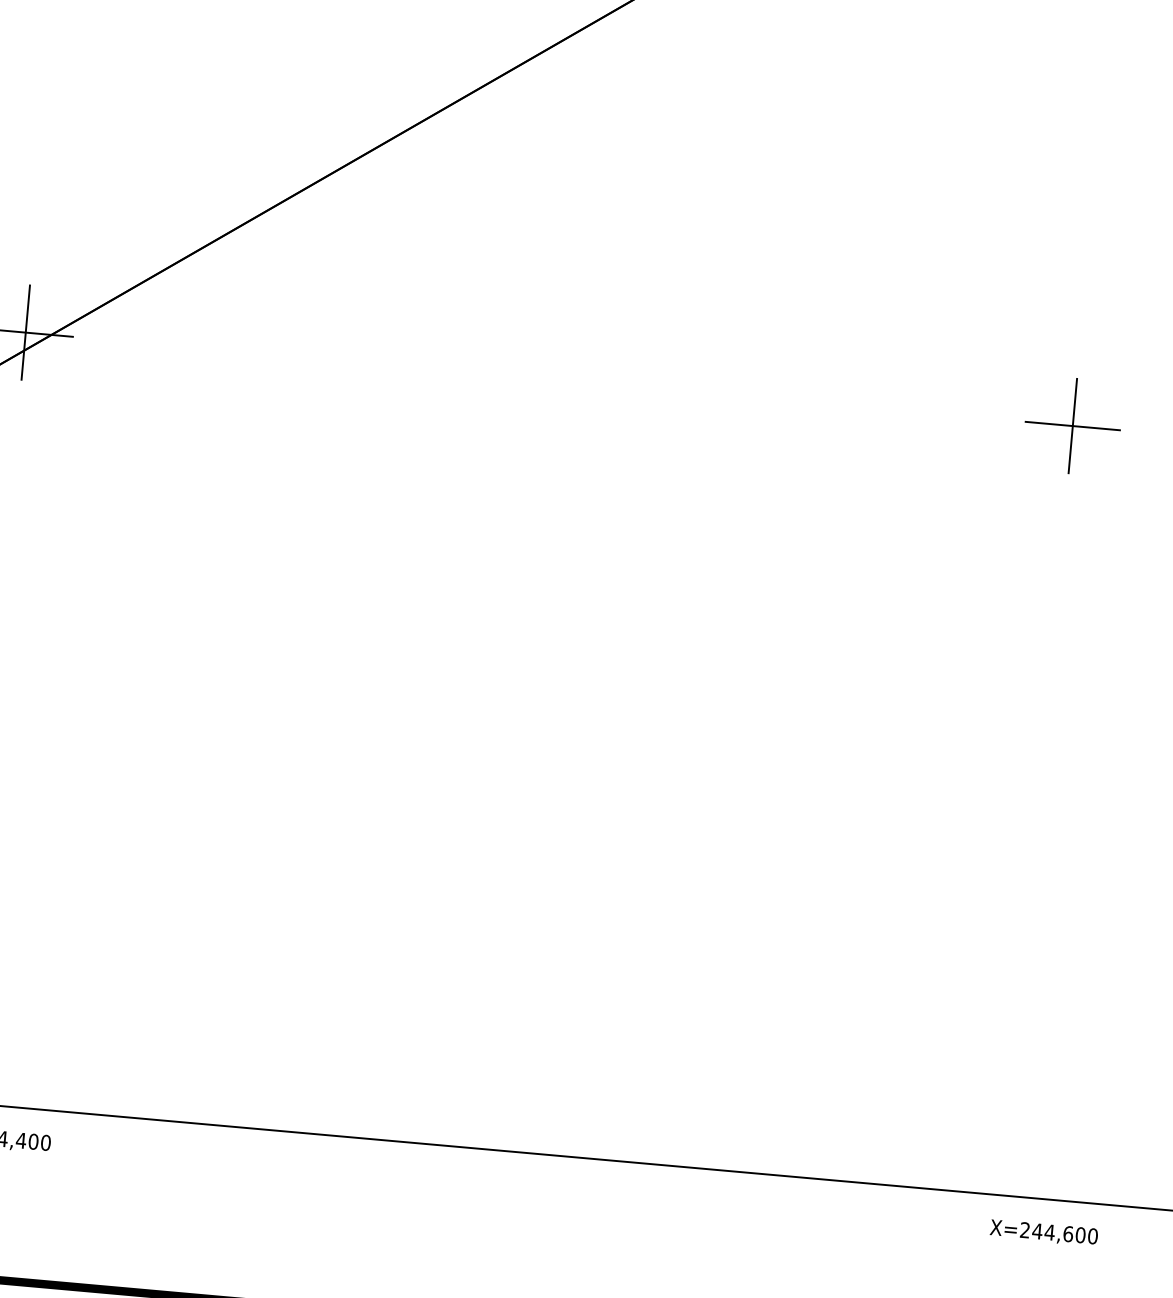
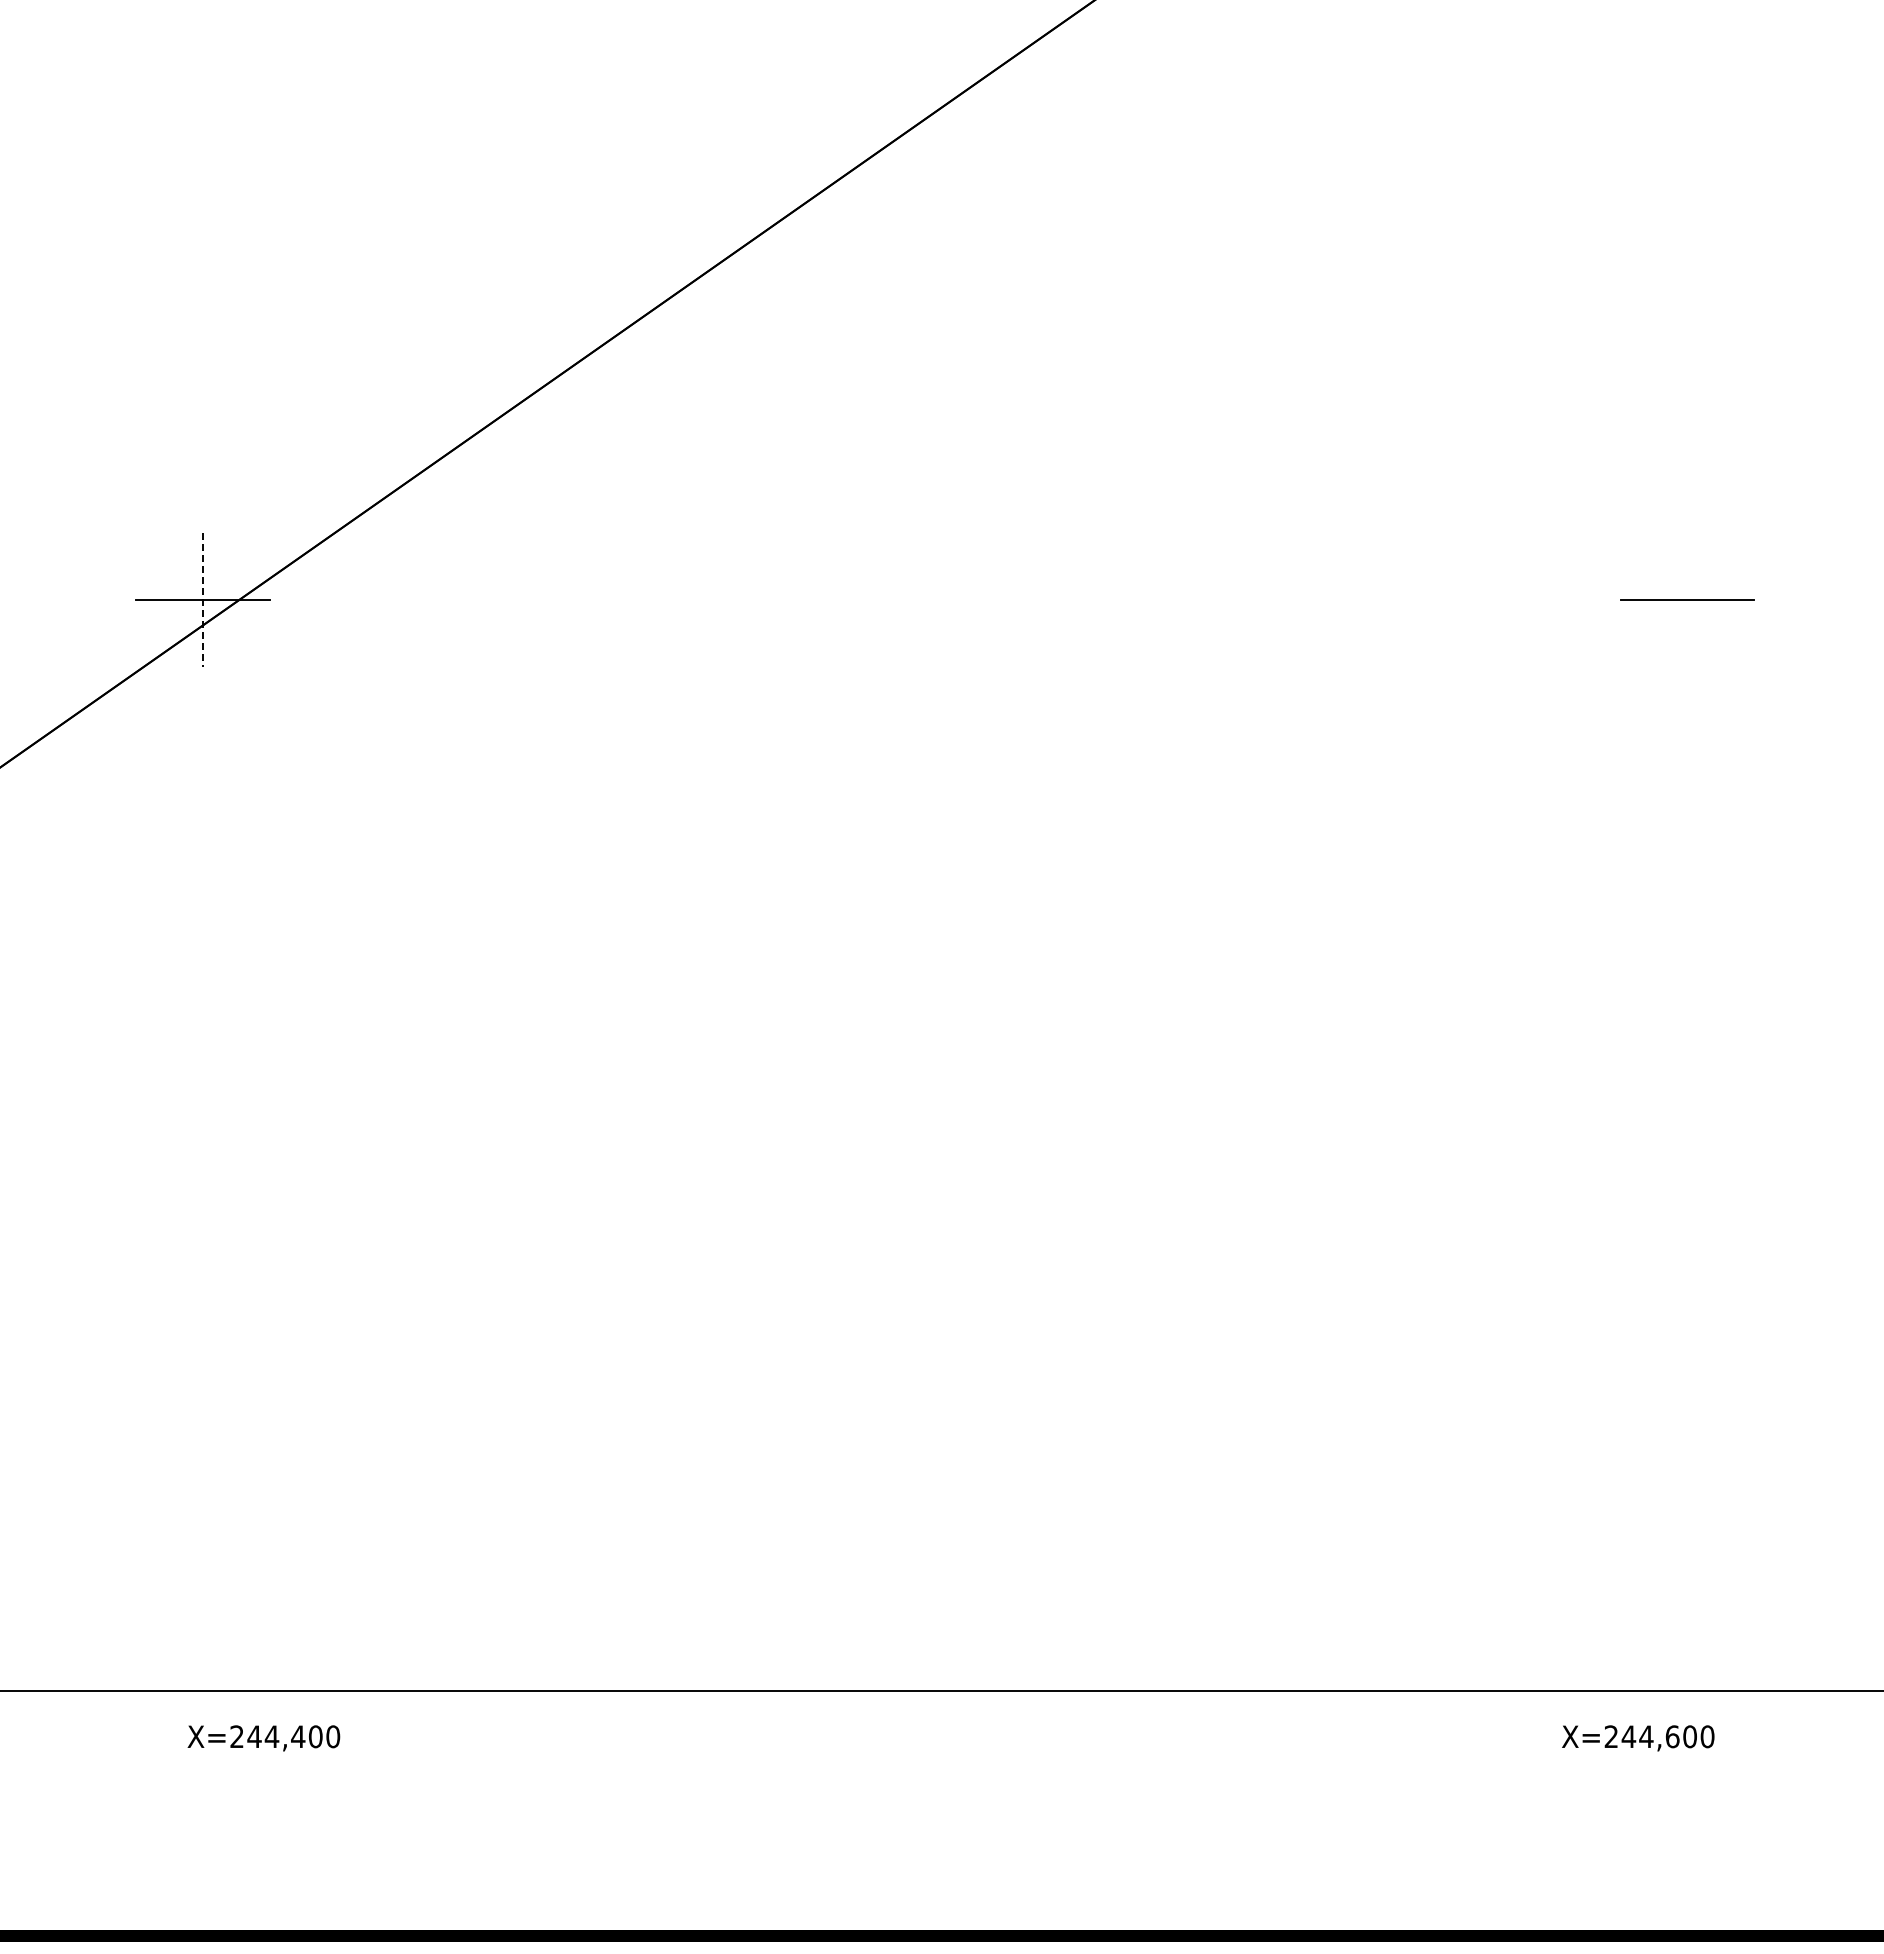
line: (26, 332) -> (203, 599), solid -> dashed
line: (1072, 425) -> (1687, 599), removed
text: (1044, 1233) -> (1638, 1738), moved

